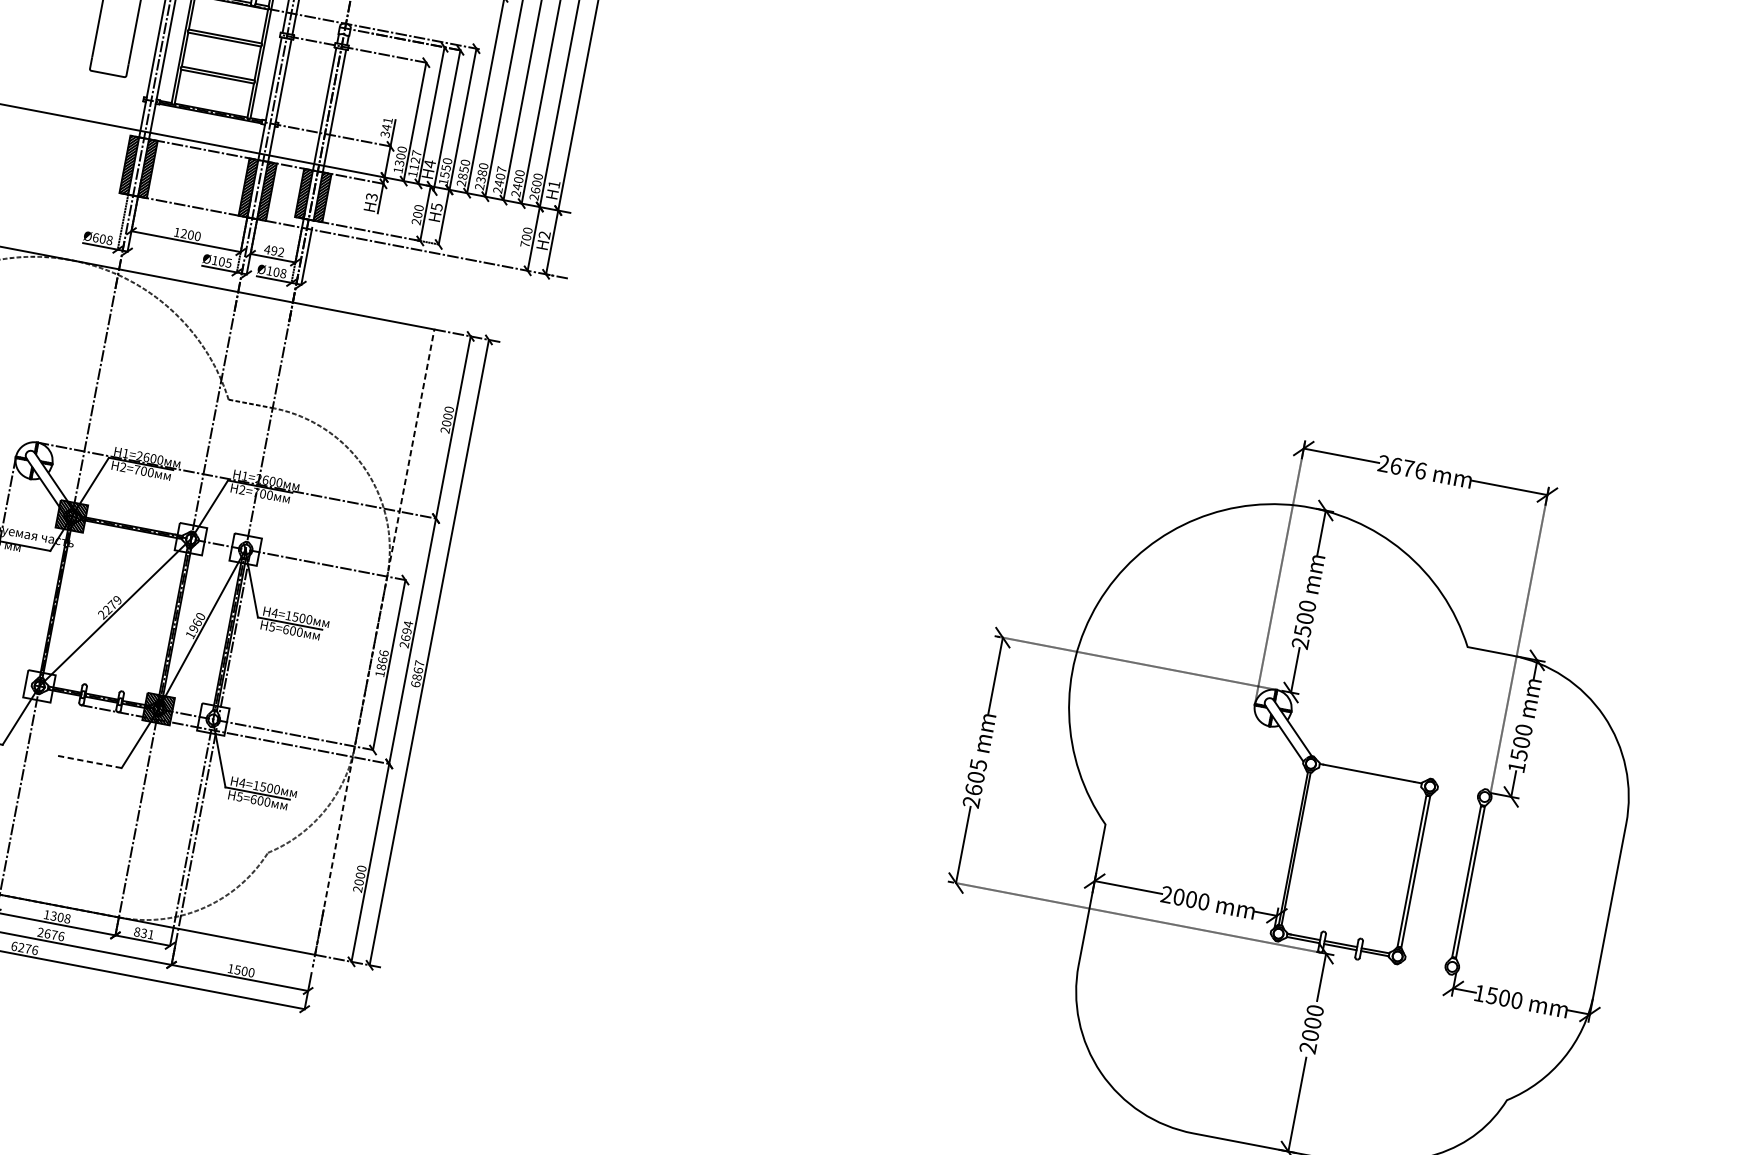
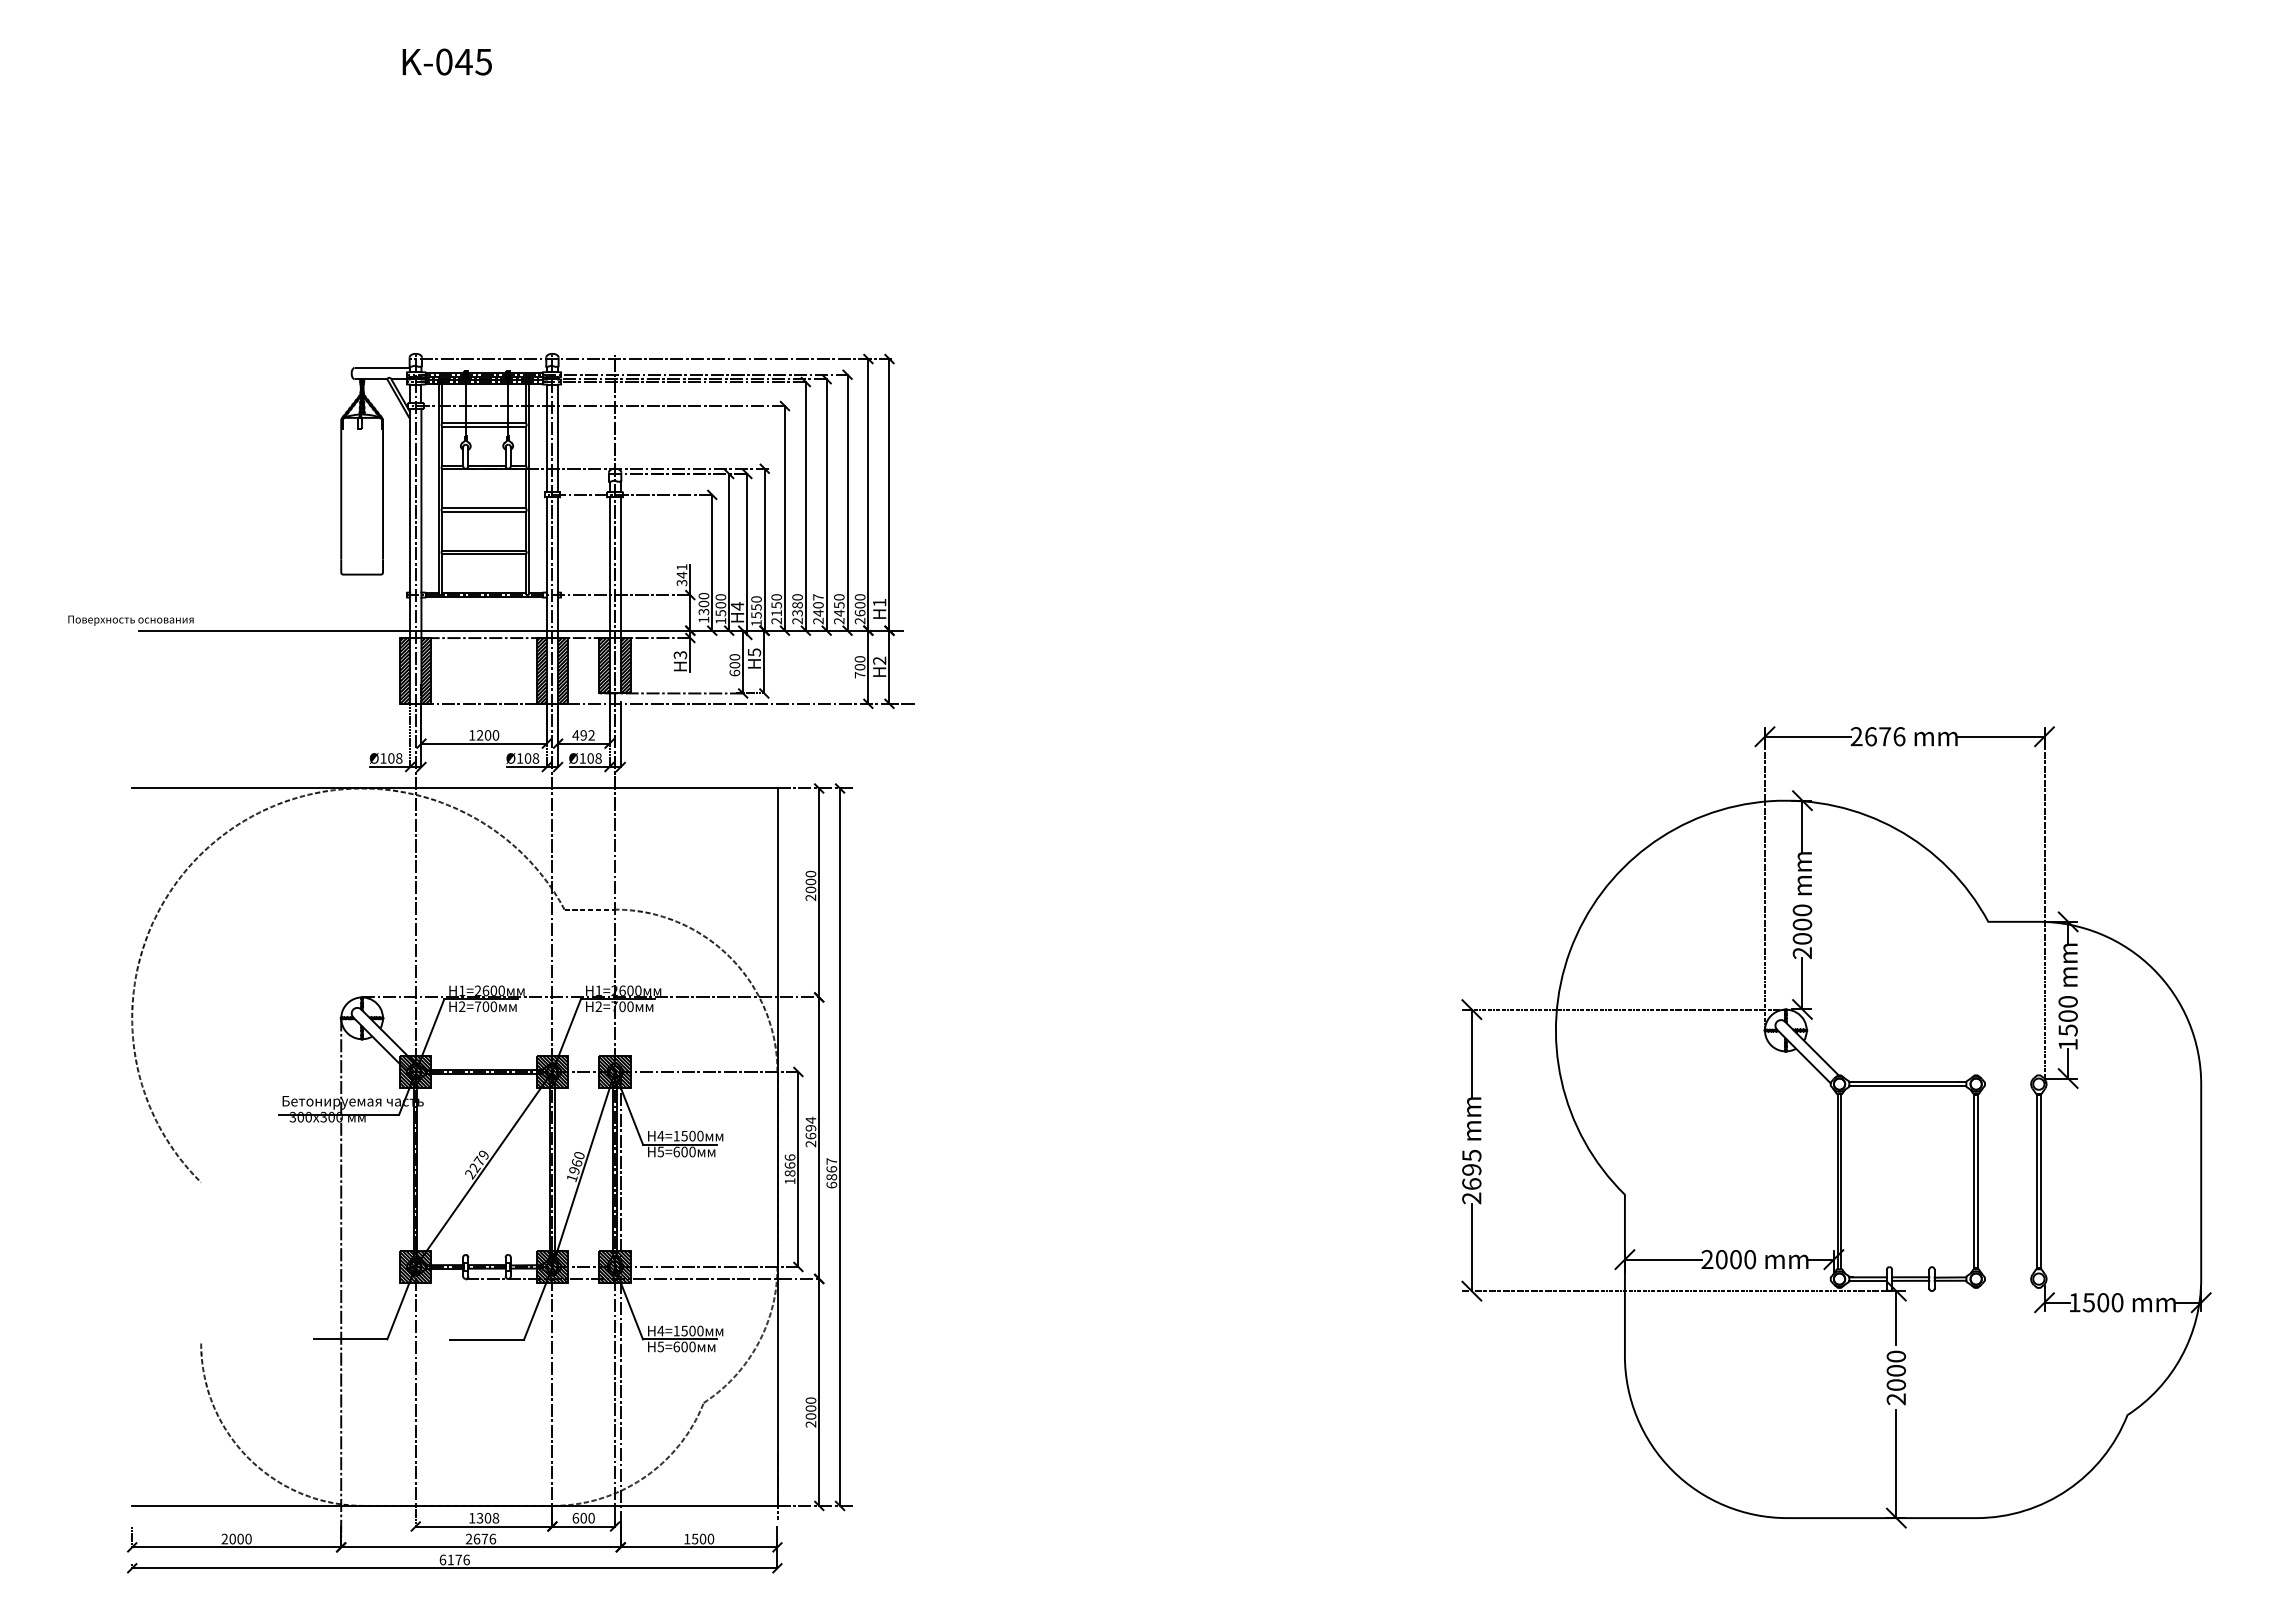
text: (415, 160) -> (720, 605), 1127 -> 1500
text: (462, 176) -> (776, 613), 2850 -> 2150
text: (518, 180) -> (839, 605), 2400 -> 2450
text: (416, 221) -> (734, 672), 200 -> 600
text: (95, 237) -> (383, 758), Ø608 -> Ø108
text: (228, 263) -> (535, 758), Ø105 -> Ø108
hatch: (190, 538) -> (551, 1071), added
hatch: (245, 549) -> (614, 1071), added
text: (1302, 630) -> (1802, 938), 2500 -> 2000
line: (374, 642) -> (777, 1147), dashed -> solid
hatch: (39, 685) -> (415, 1266), added
hatch: (212, 719) -> (614, 1266), added
line: (89, 761) -> (487, 1339), dashed -> solid
line: (1370, 776) -> (1907, 1085), added
text: (975, 777) -> (1471, 1169), 2605 -> 2695
text: (144, 932) -> (583, 1517), 831 -> 600
text: (21, 947) -> (450, 1559), 6276 -> 6176

